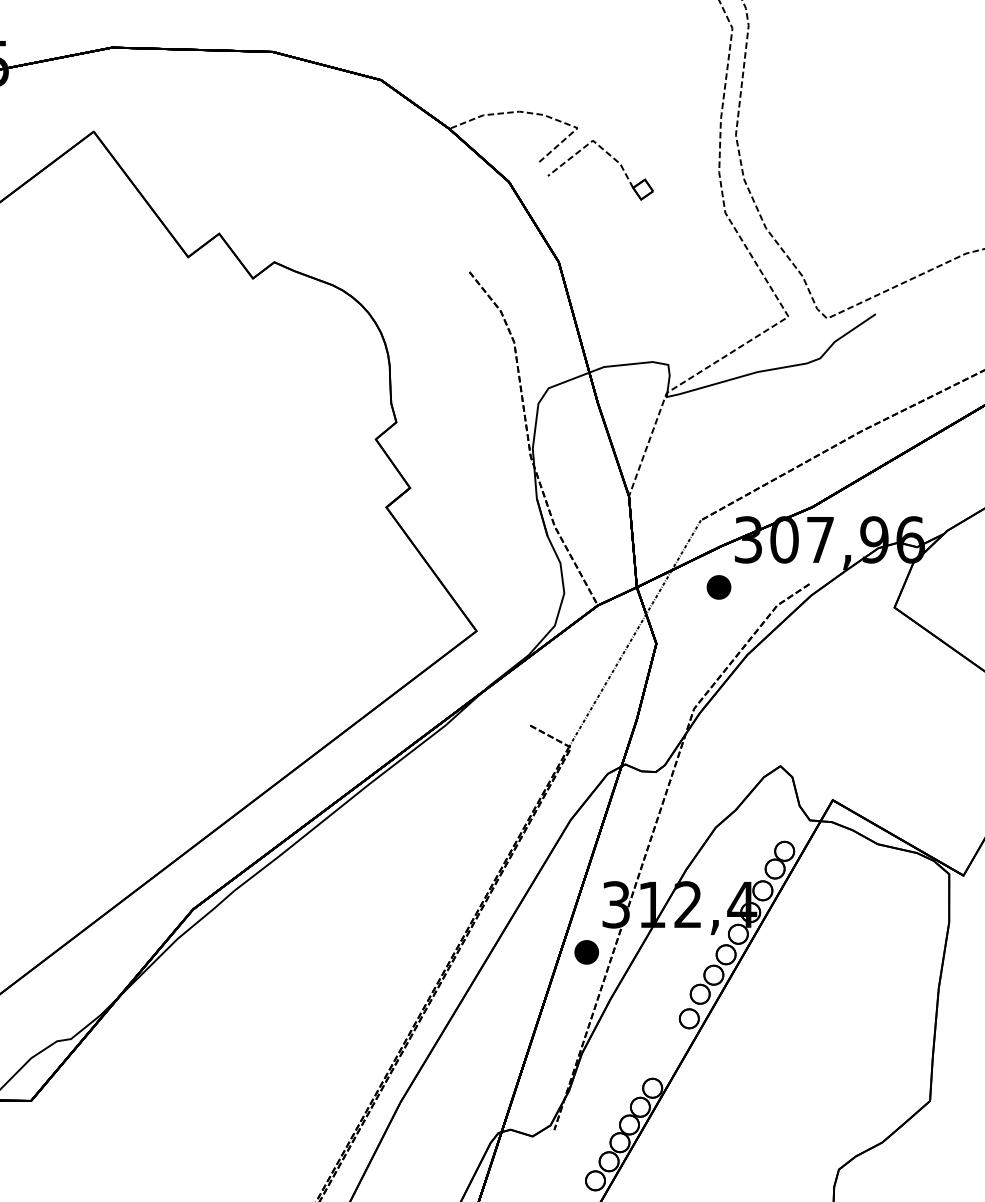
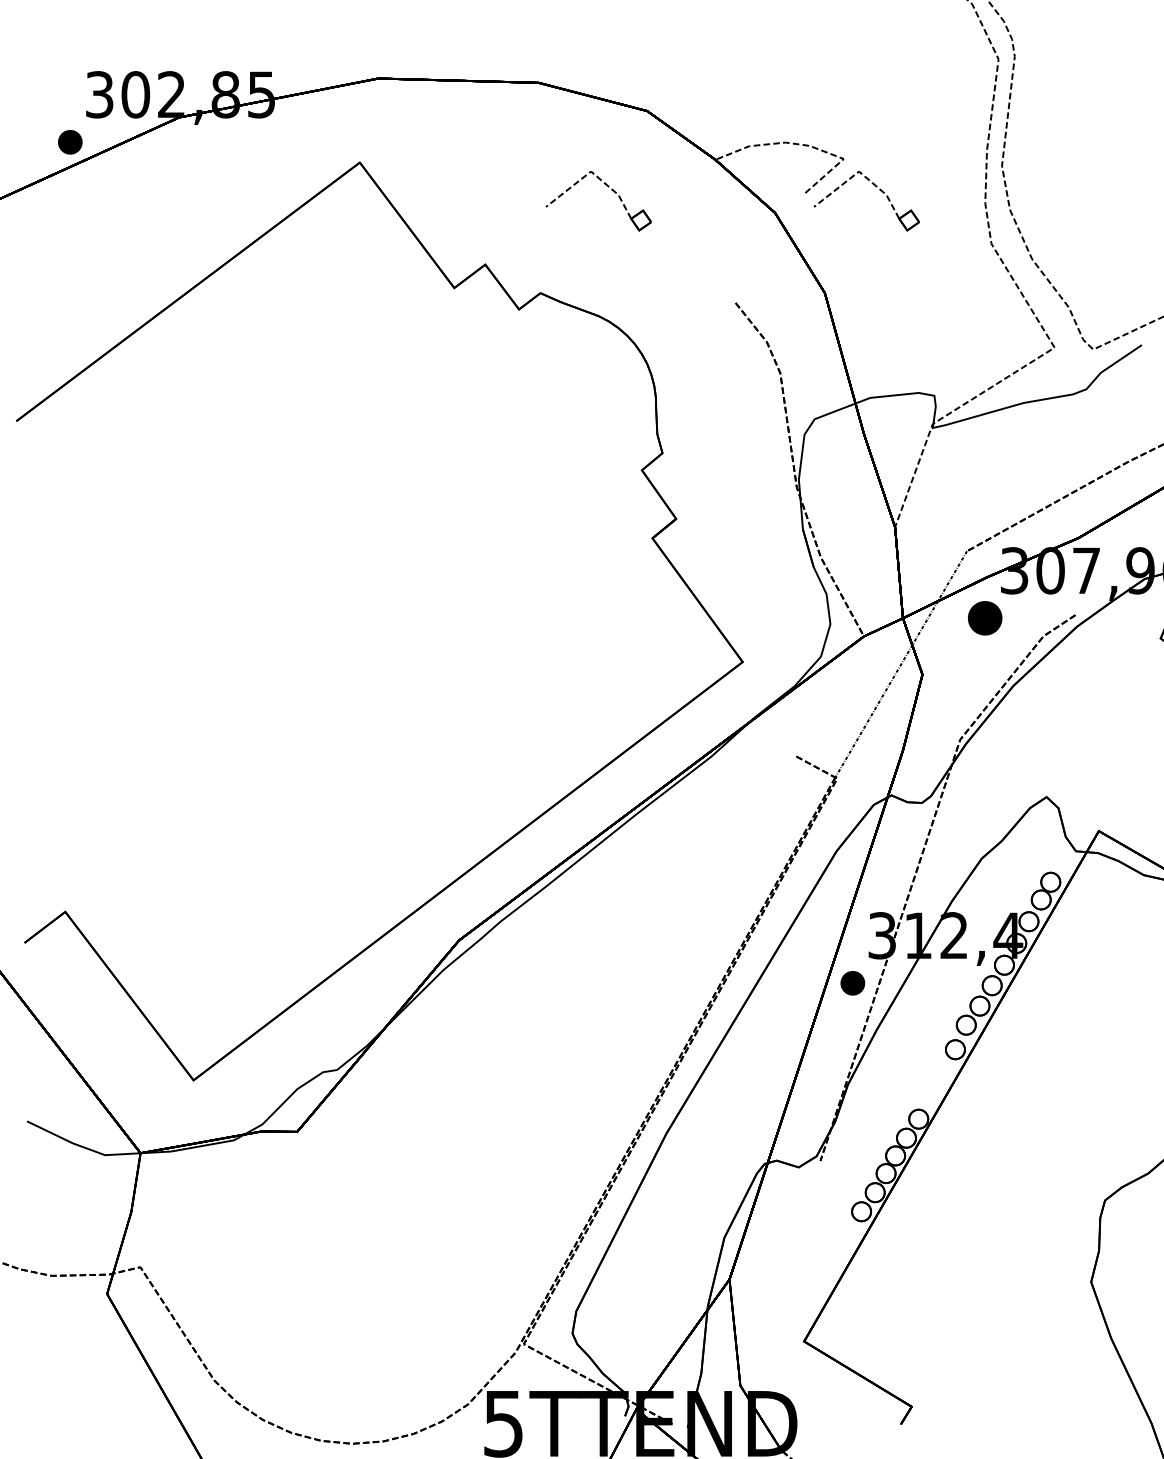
part: (345, 159) -> (611, 190), added
part: (718, 587) -> (984, 618), size x1.4

